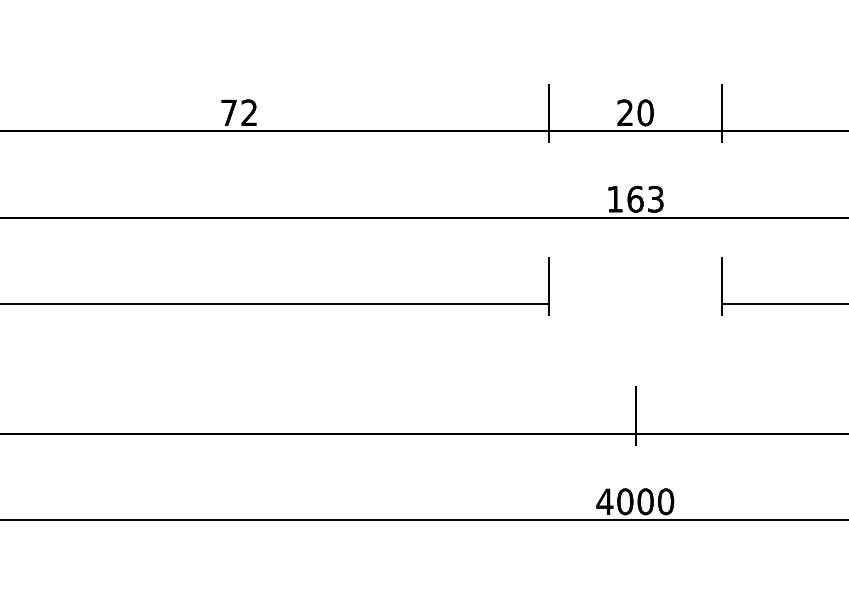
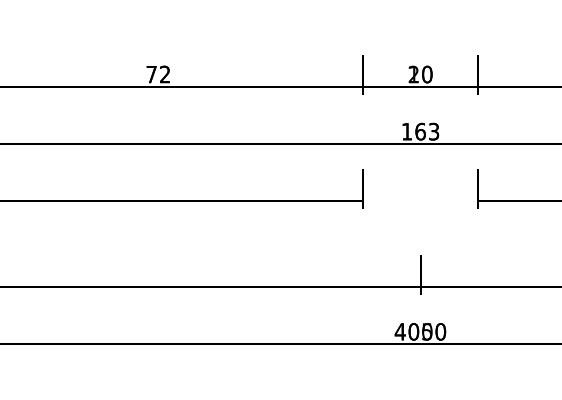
text: (624, 111) -> (413, 73), 20 -> 10
text: (645, 501) -> (427, 331), 4000 -> 4050

